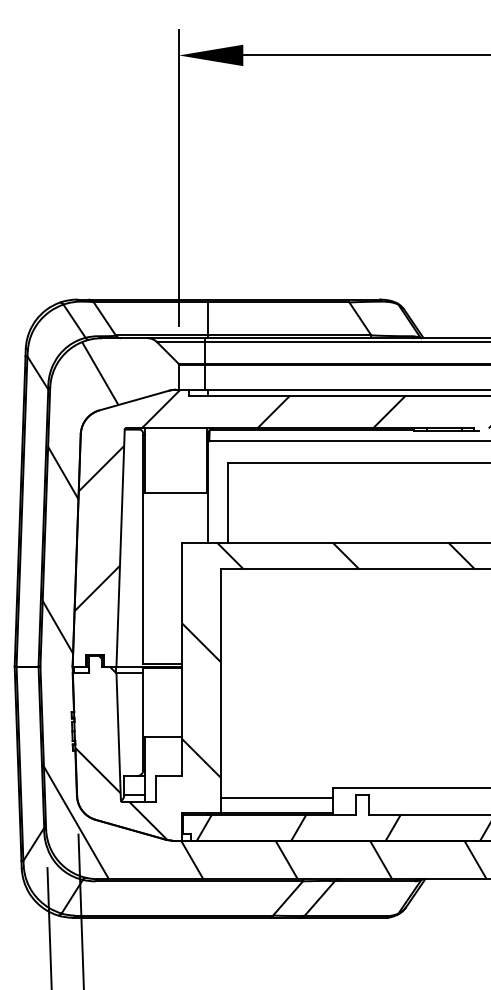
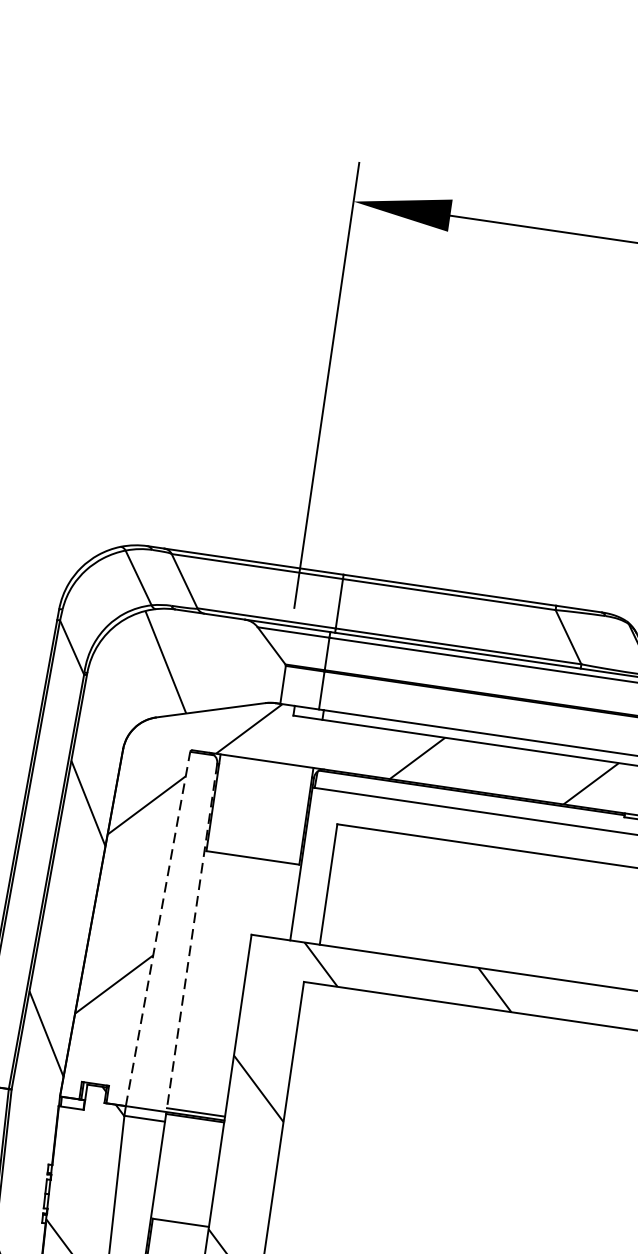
line: (120, 548) -> (157, 929), solid -> dashed
line: (143, 549) -> (192, 936), solid -> dashed

